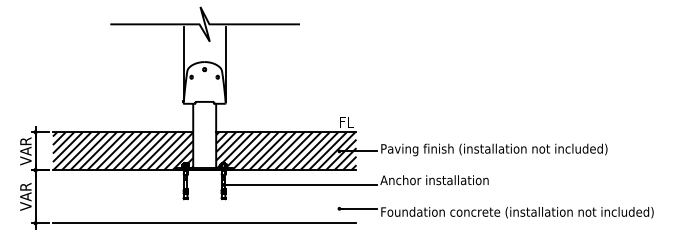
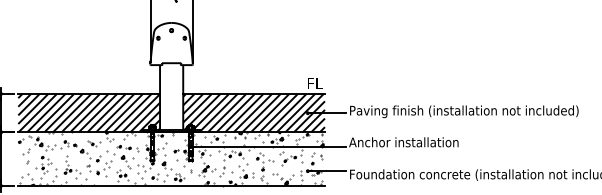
hatch: (203, 196) -> (170, 158), added

